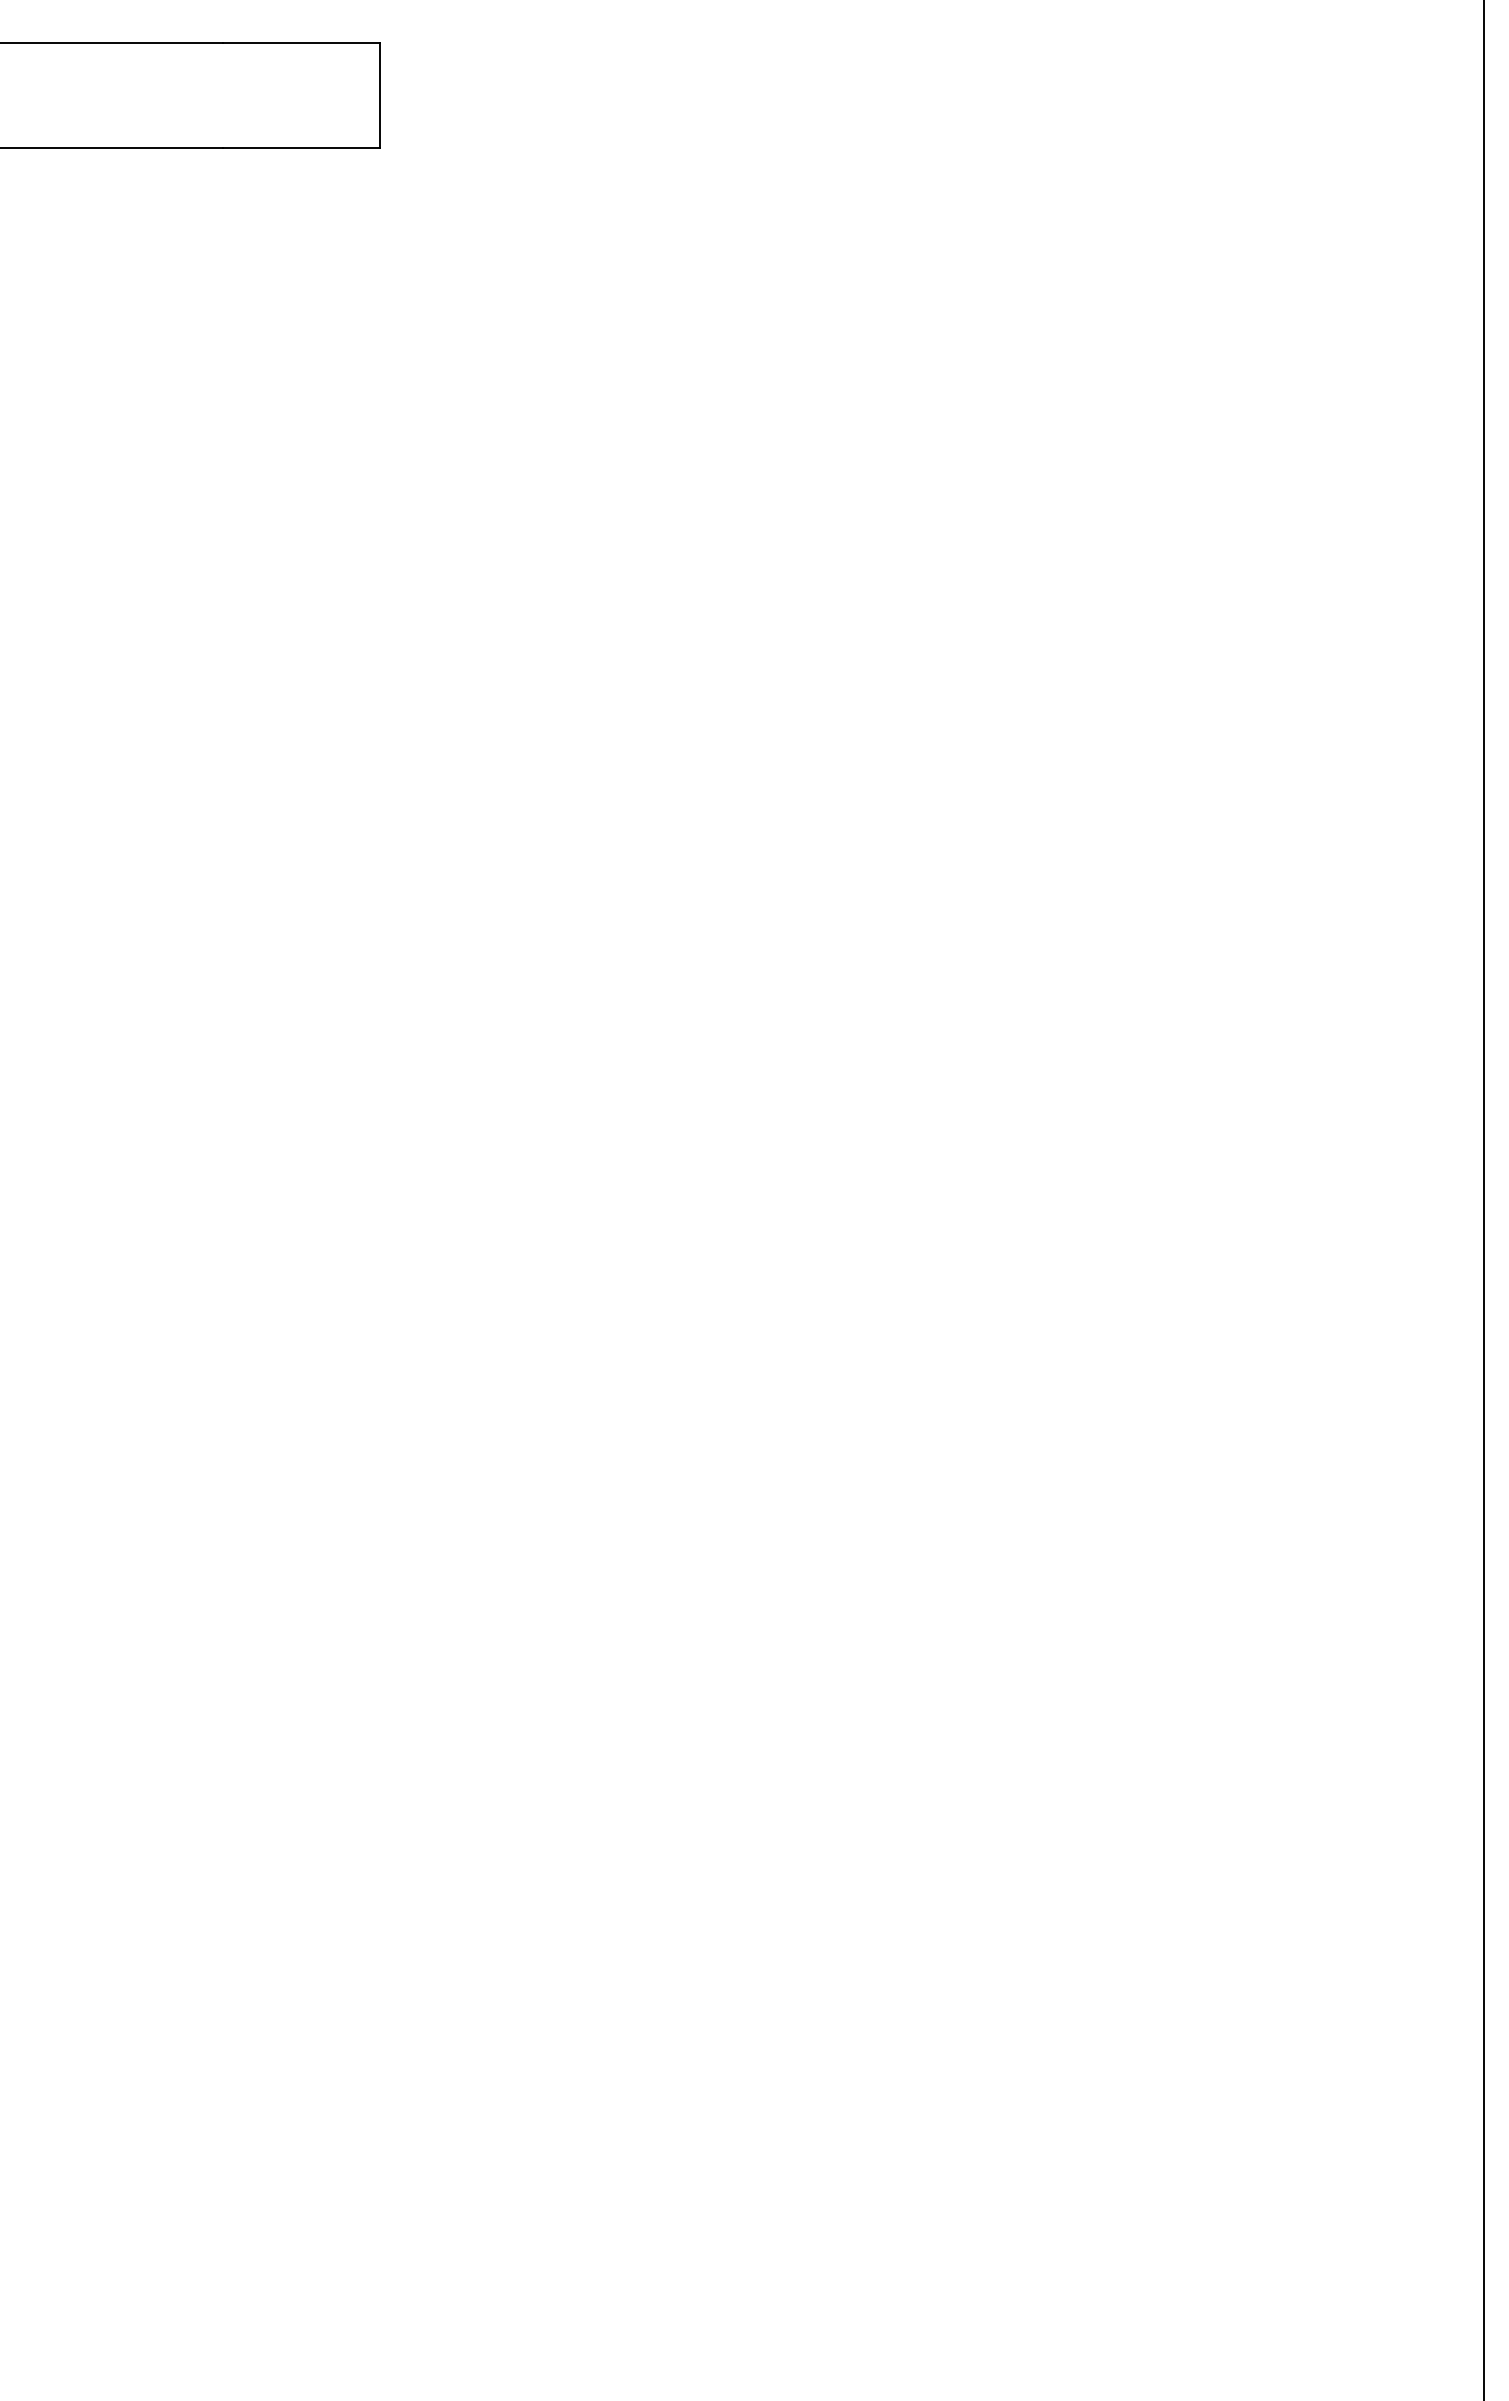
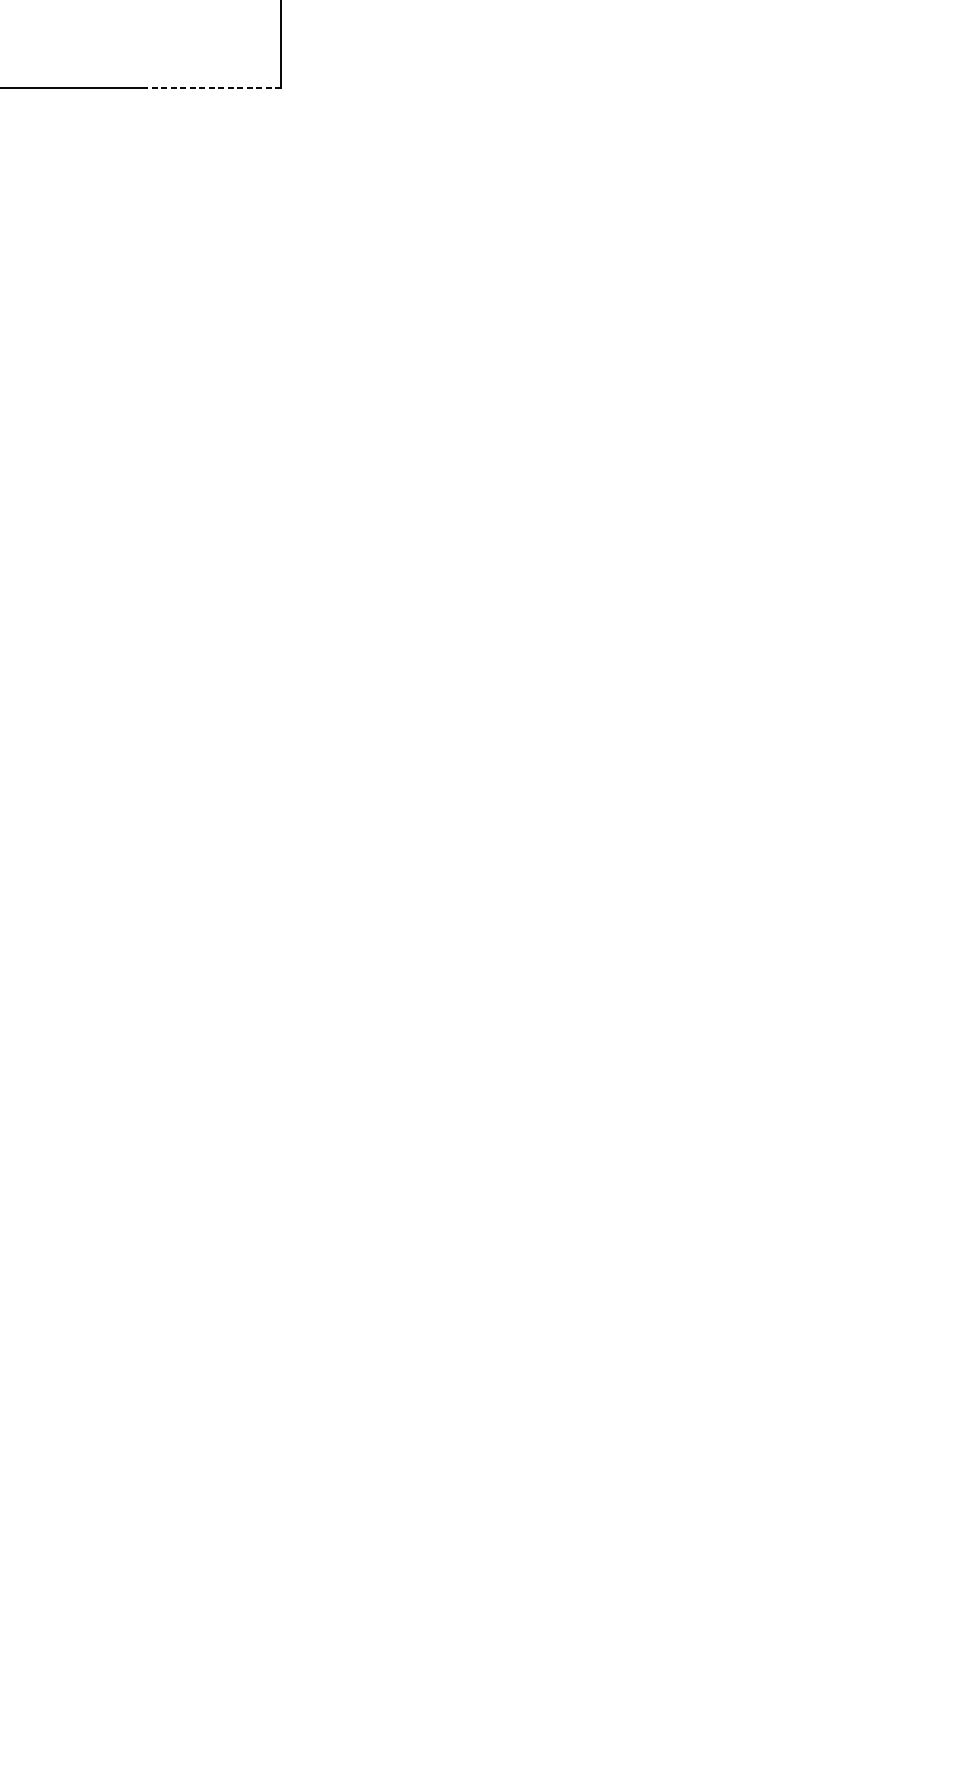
line: (301, 147) -> (213, 88), solid -> dashed

